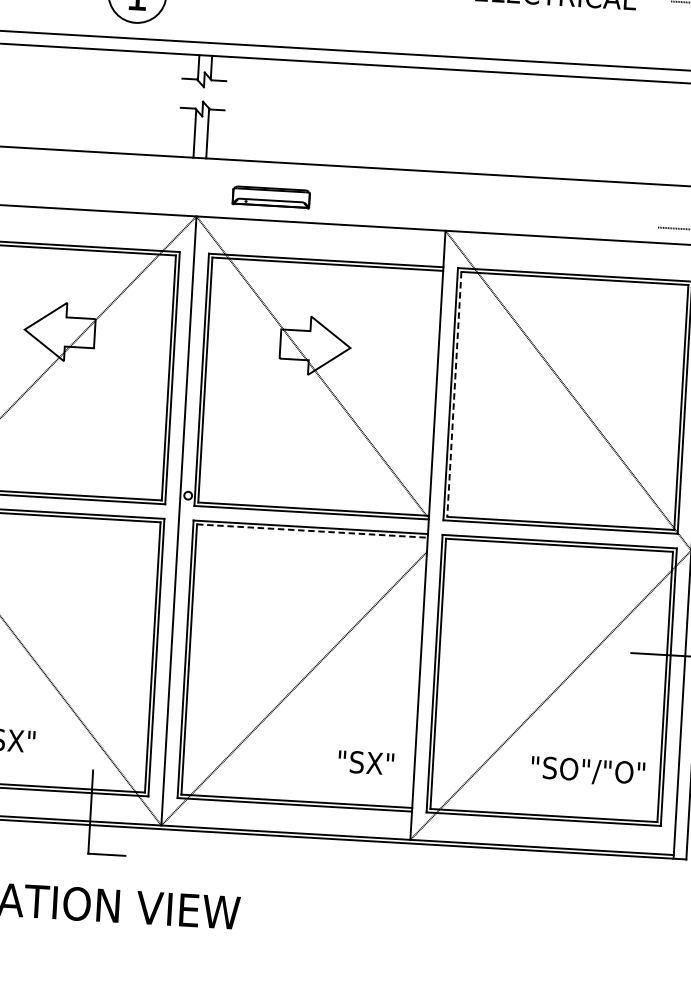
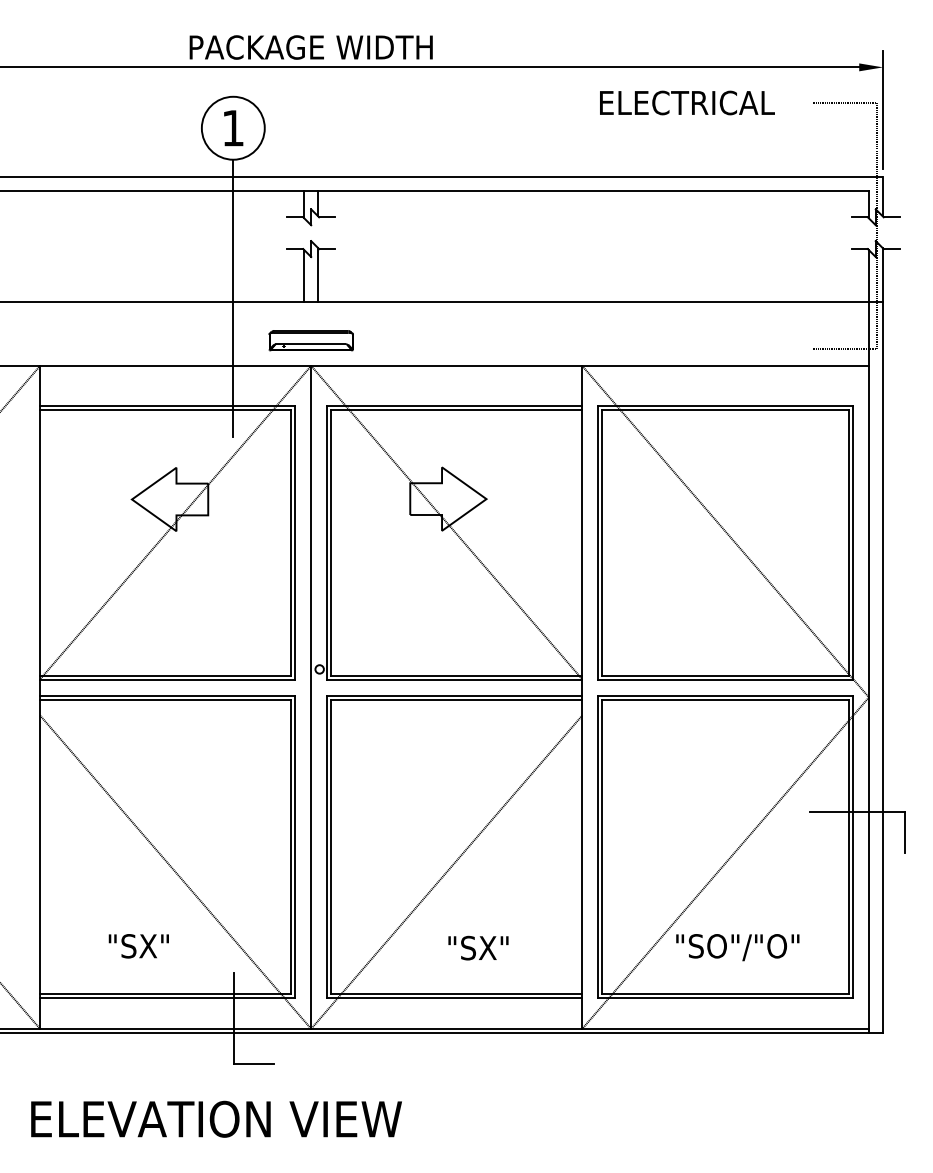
line: (128, 149) -> (233, 297), added
part: (270, 197) -> (310, 340), moved
line: (454, 394) -> (602, 543), dashed -> solid
line: (312, 531) -> (456, 700), dashed -> solid
text: (366, 762) -> (478, 947), moved
text: (587, 771) -> (737, 947), moved

